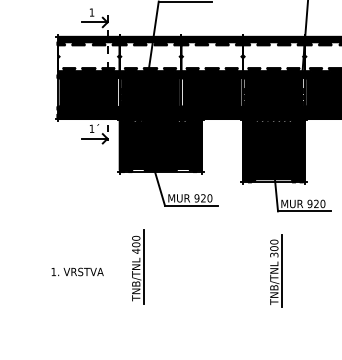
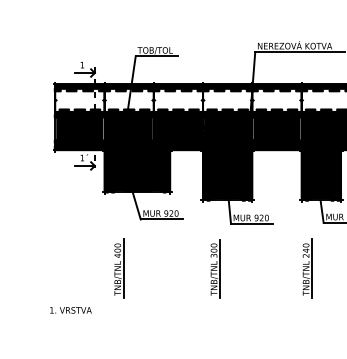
part: (276, 270) -> (215, 268), moved
text: (77, 272) -> (70, 310), moved

